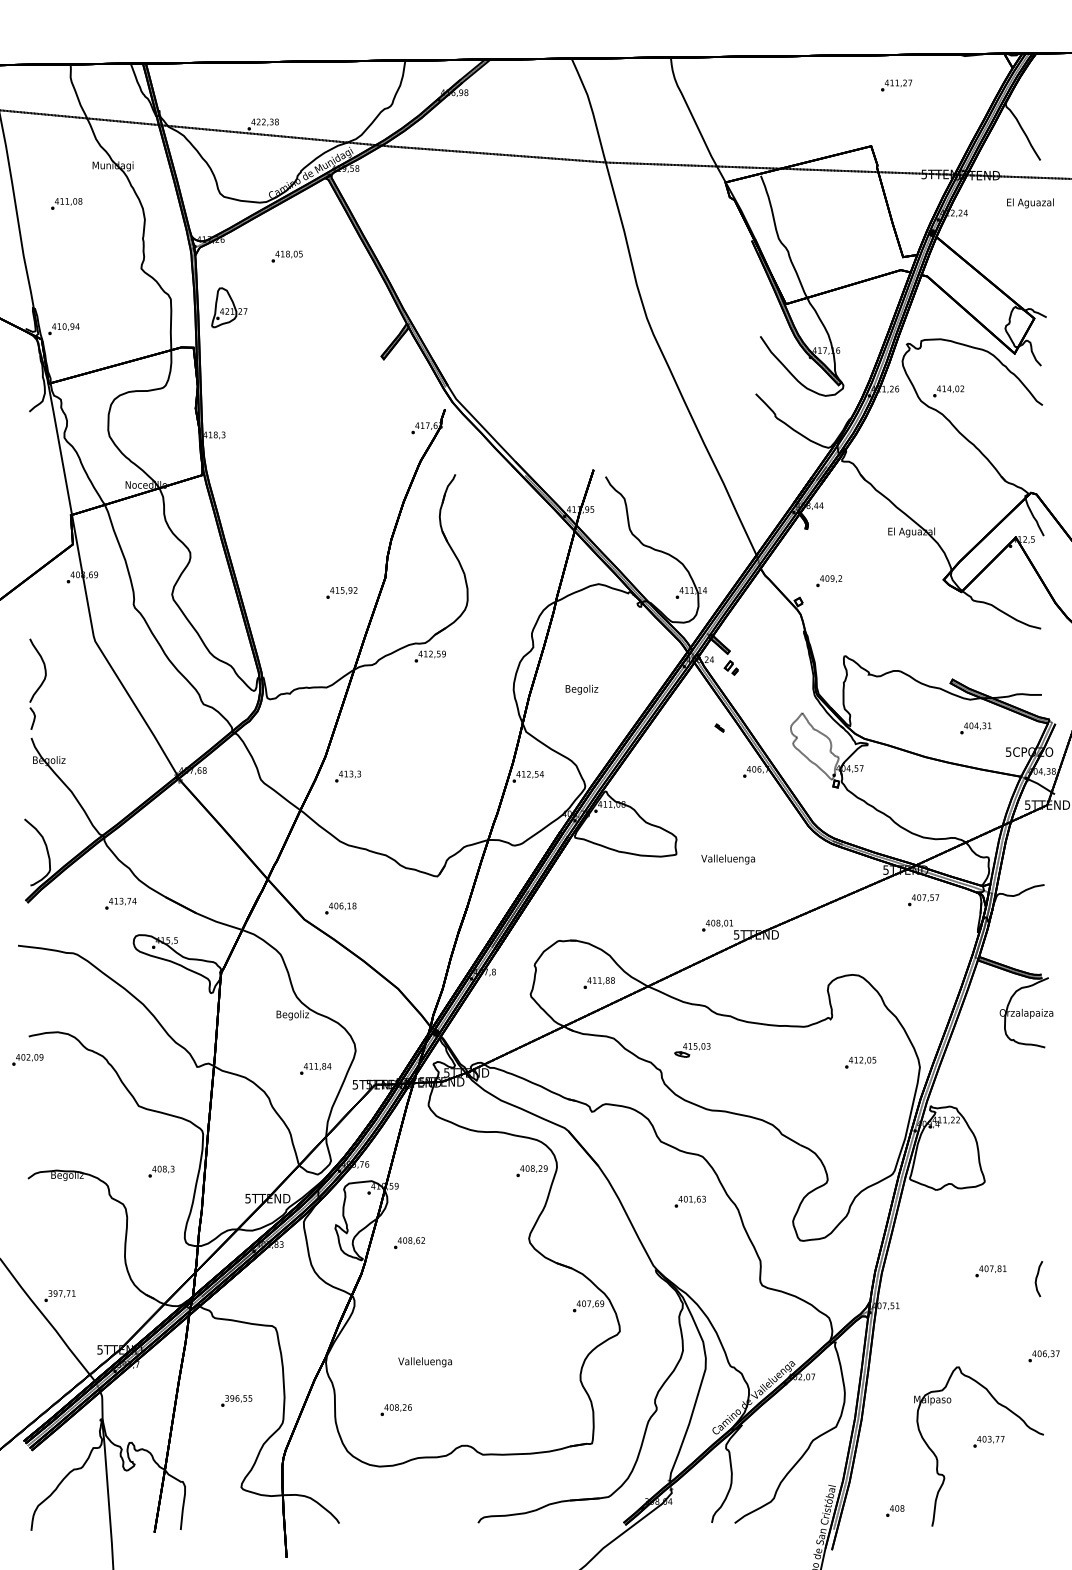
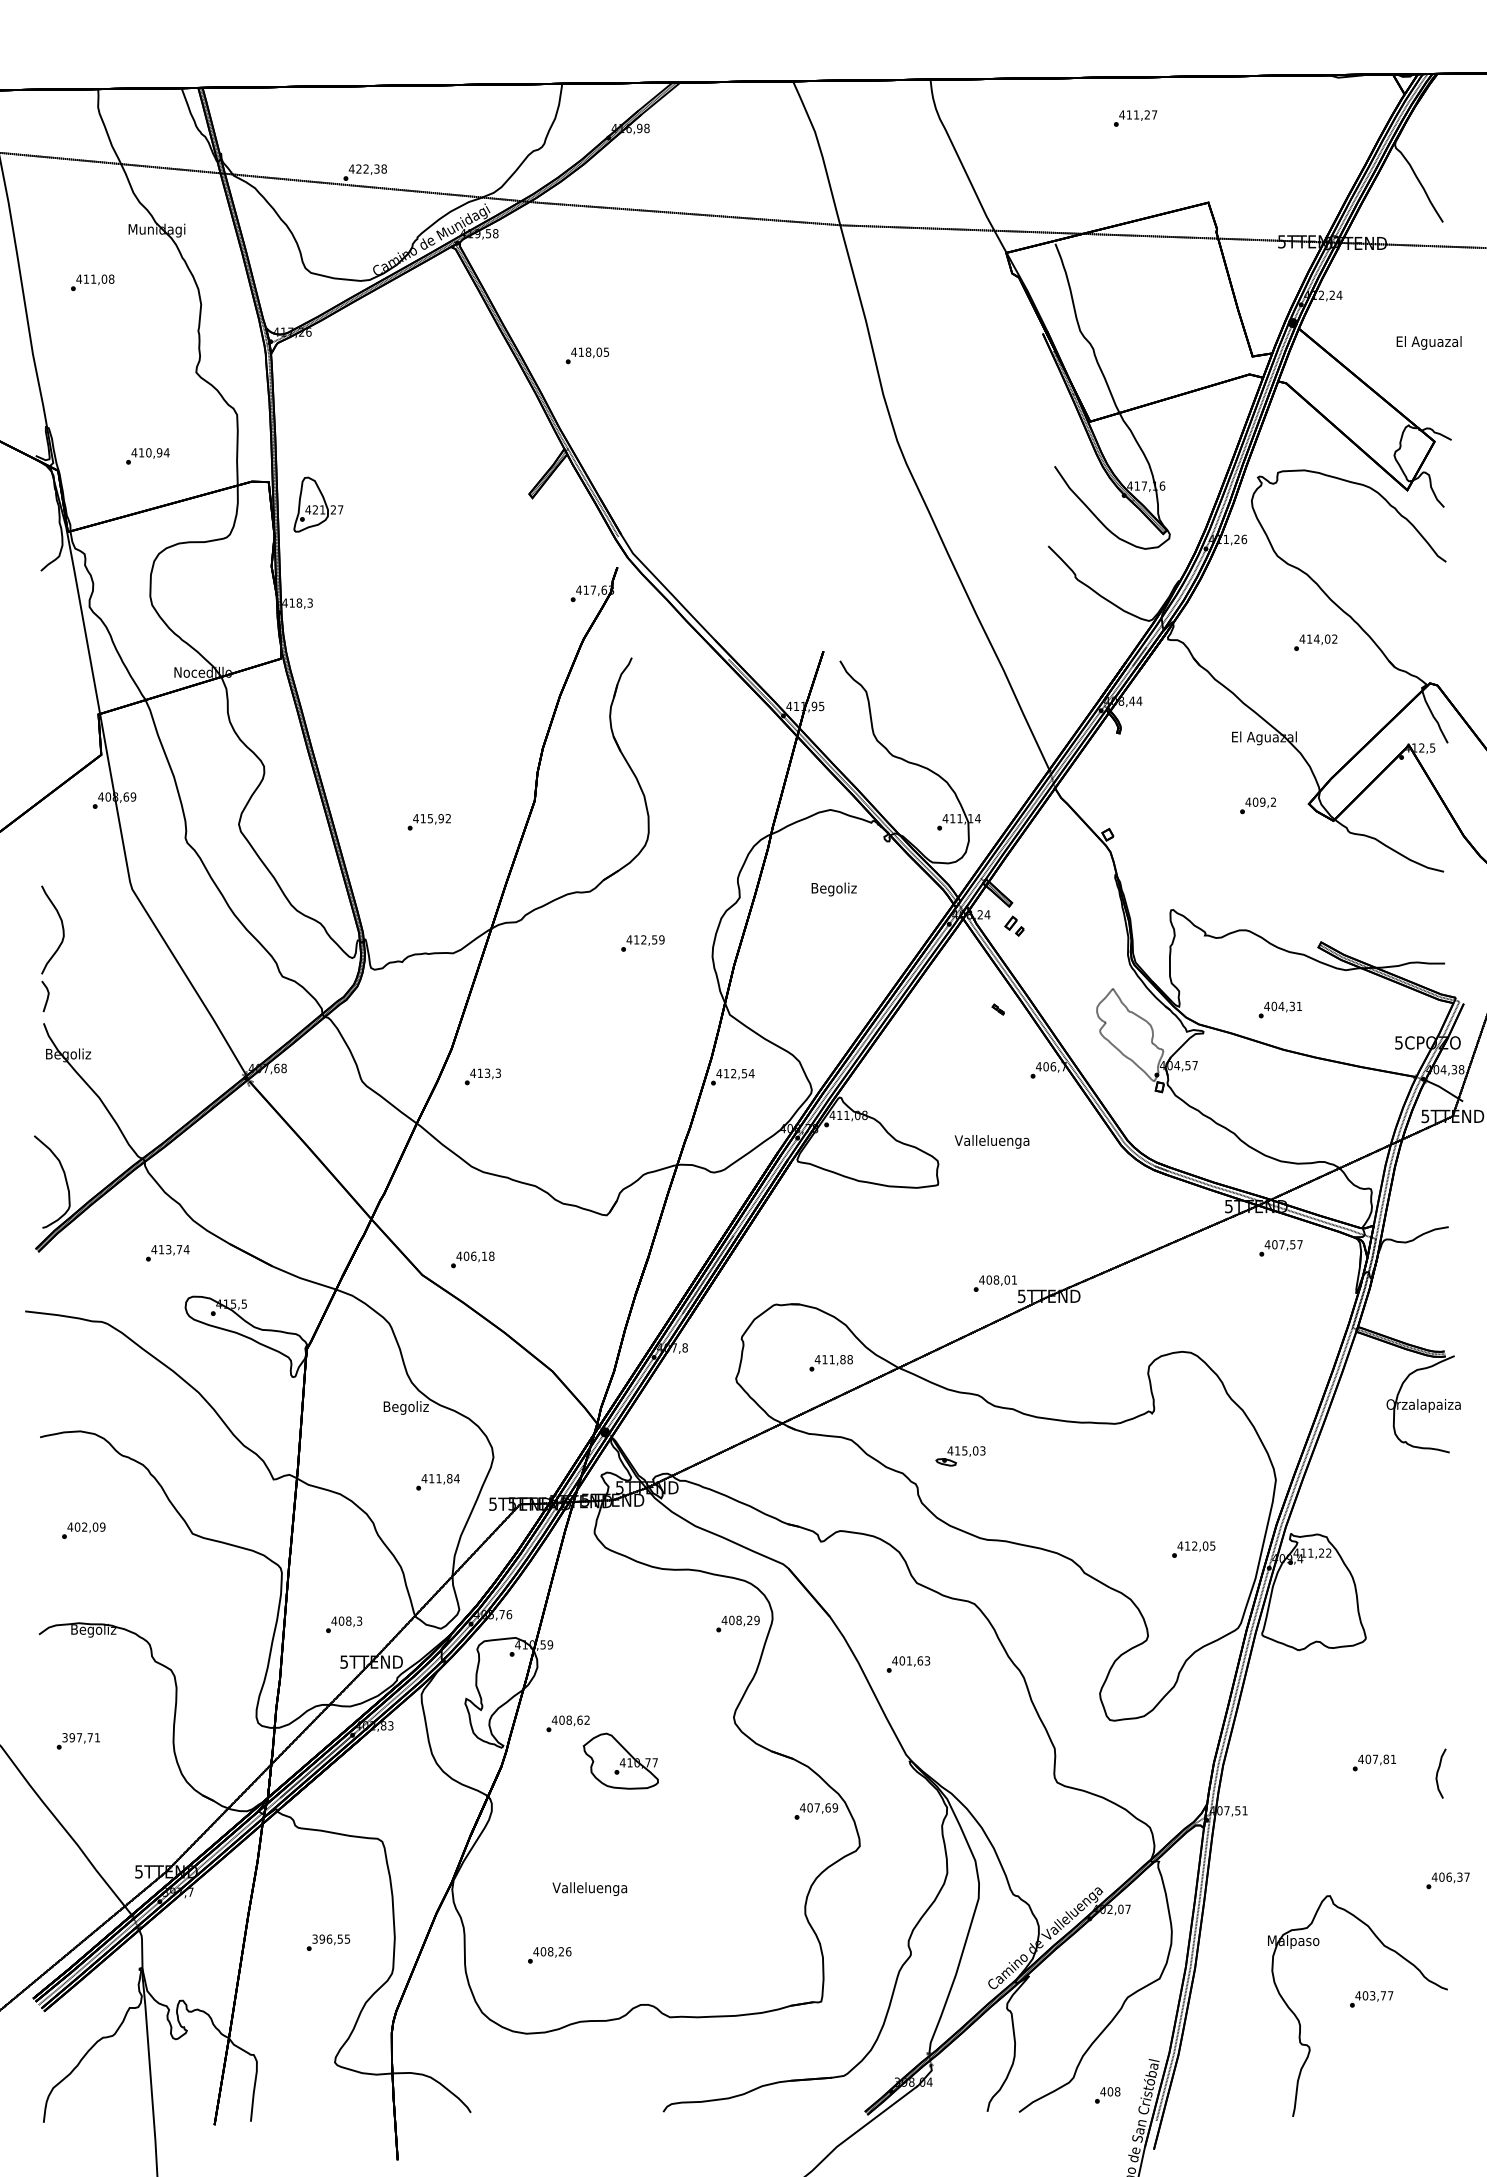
text: (896, 85) -> (1135, 118), moved
text: (1029, 203) -> (1428, 342), moved
text: (286, 256) -> (586, 355), moved
part: (229, 307) -> (318, 504), moved
text: (63, 329) -> (147, 456), moved
text: (948, 391) -> (1315, 642), moved
text: (828, 580) -> (1257, 805), moved
text: (341, 593) -> (428, 822), moved
text: (429, 656) -> (642, 943), moved
text: (581, 689) -> (833, 889), moved
text: (975, 728) -> (1279, 1009), moved
text: (727, 859) -> (991, 1141), moved
text: (27, 1059) -> (83, 1530), moved
text: (860, 1062) -> (1193, 1549), moved
text: (161, 1171) -> (344, 1624), moved
text: (690, 1201) -> (908, 1664), moved
part: (447, 1269) -> (620, 1760), added
text: (59, 1296) -> (77, 1741), moved
text: (895, 1511) -> (1107, 2095), moved

